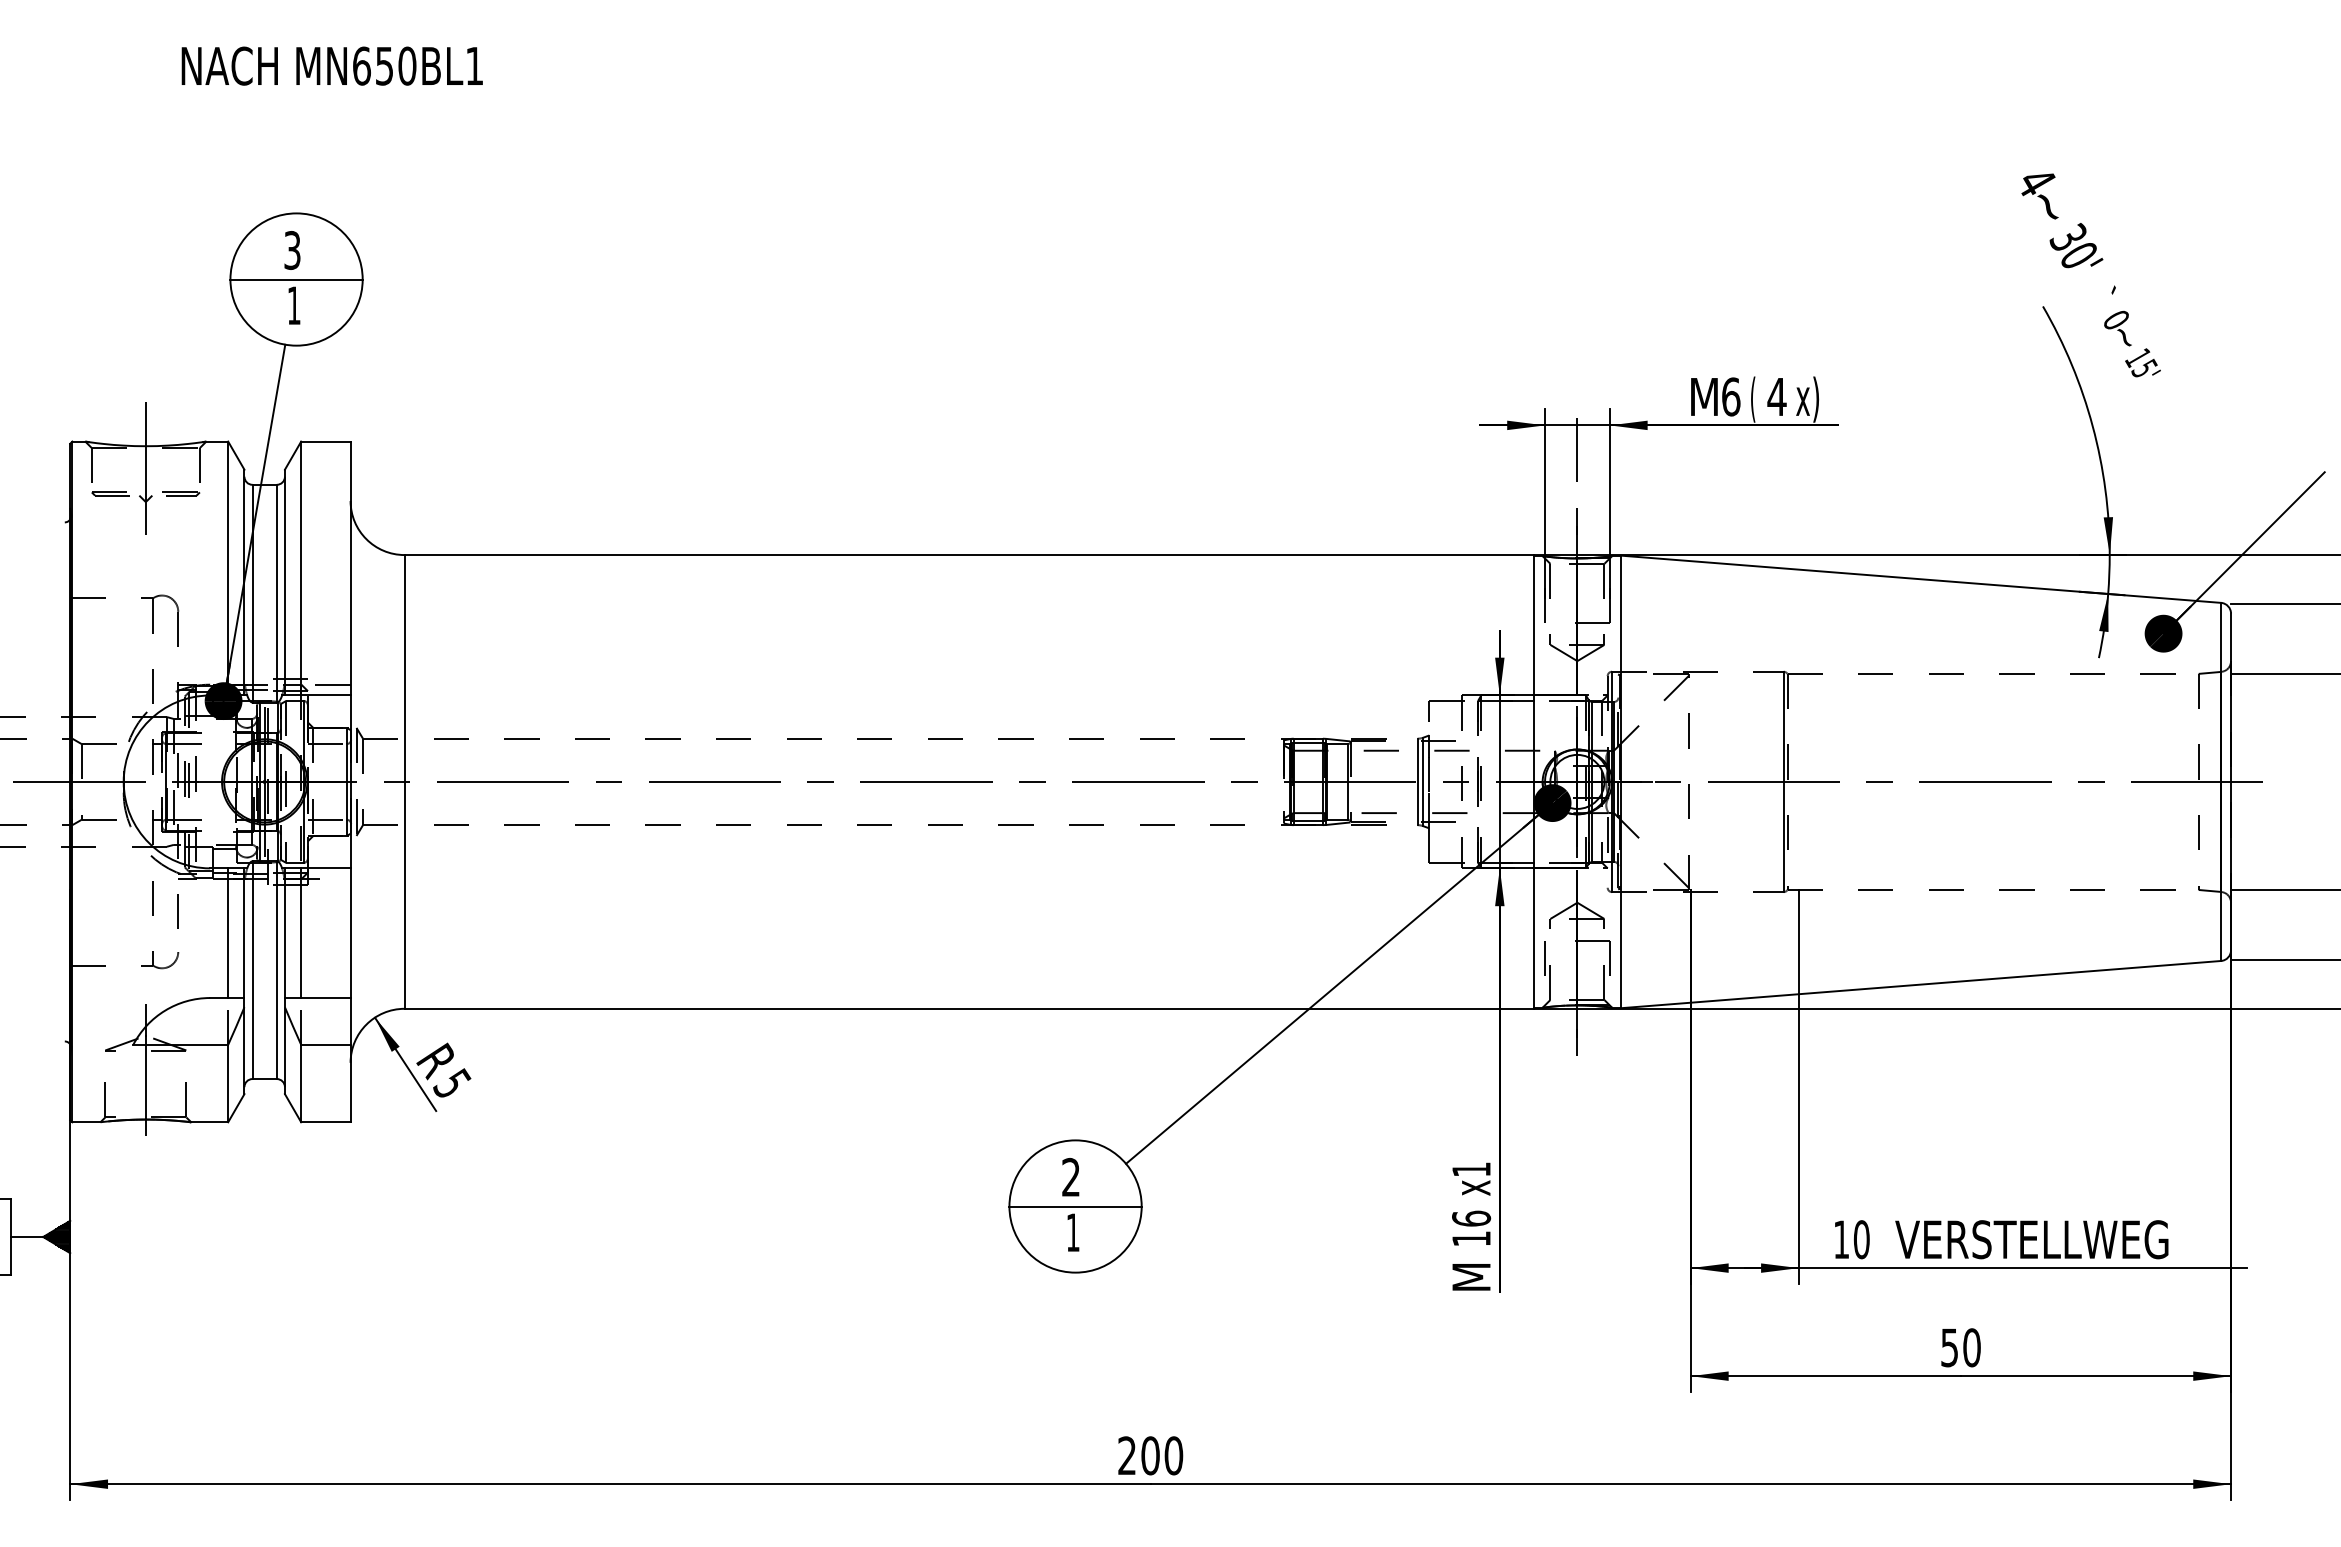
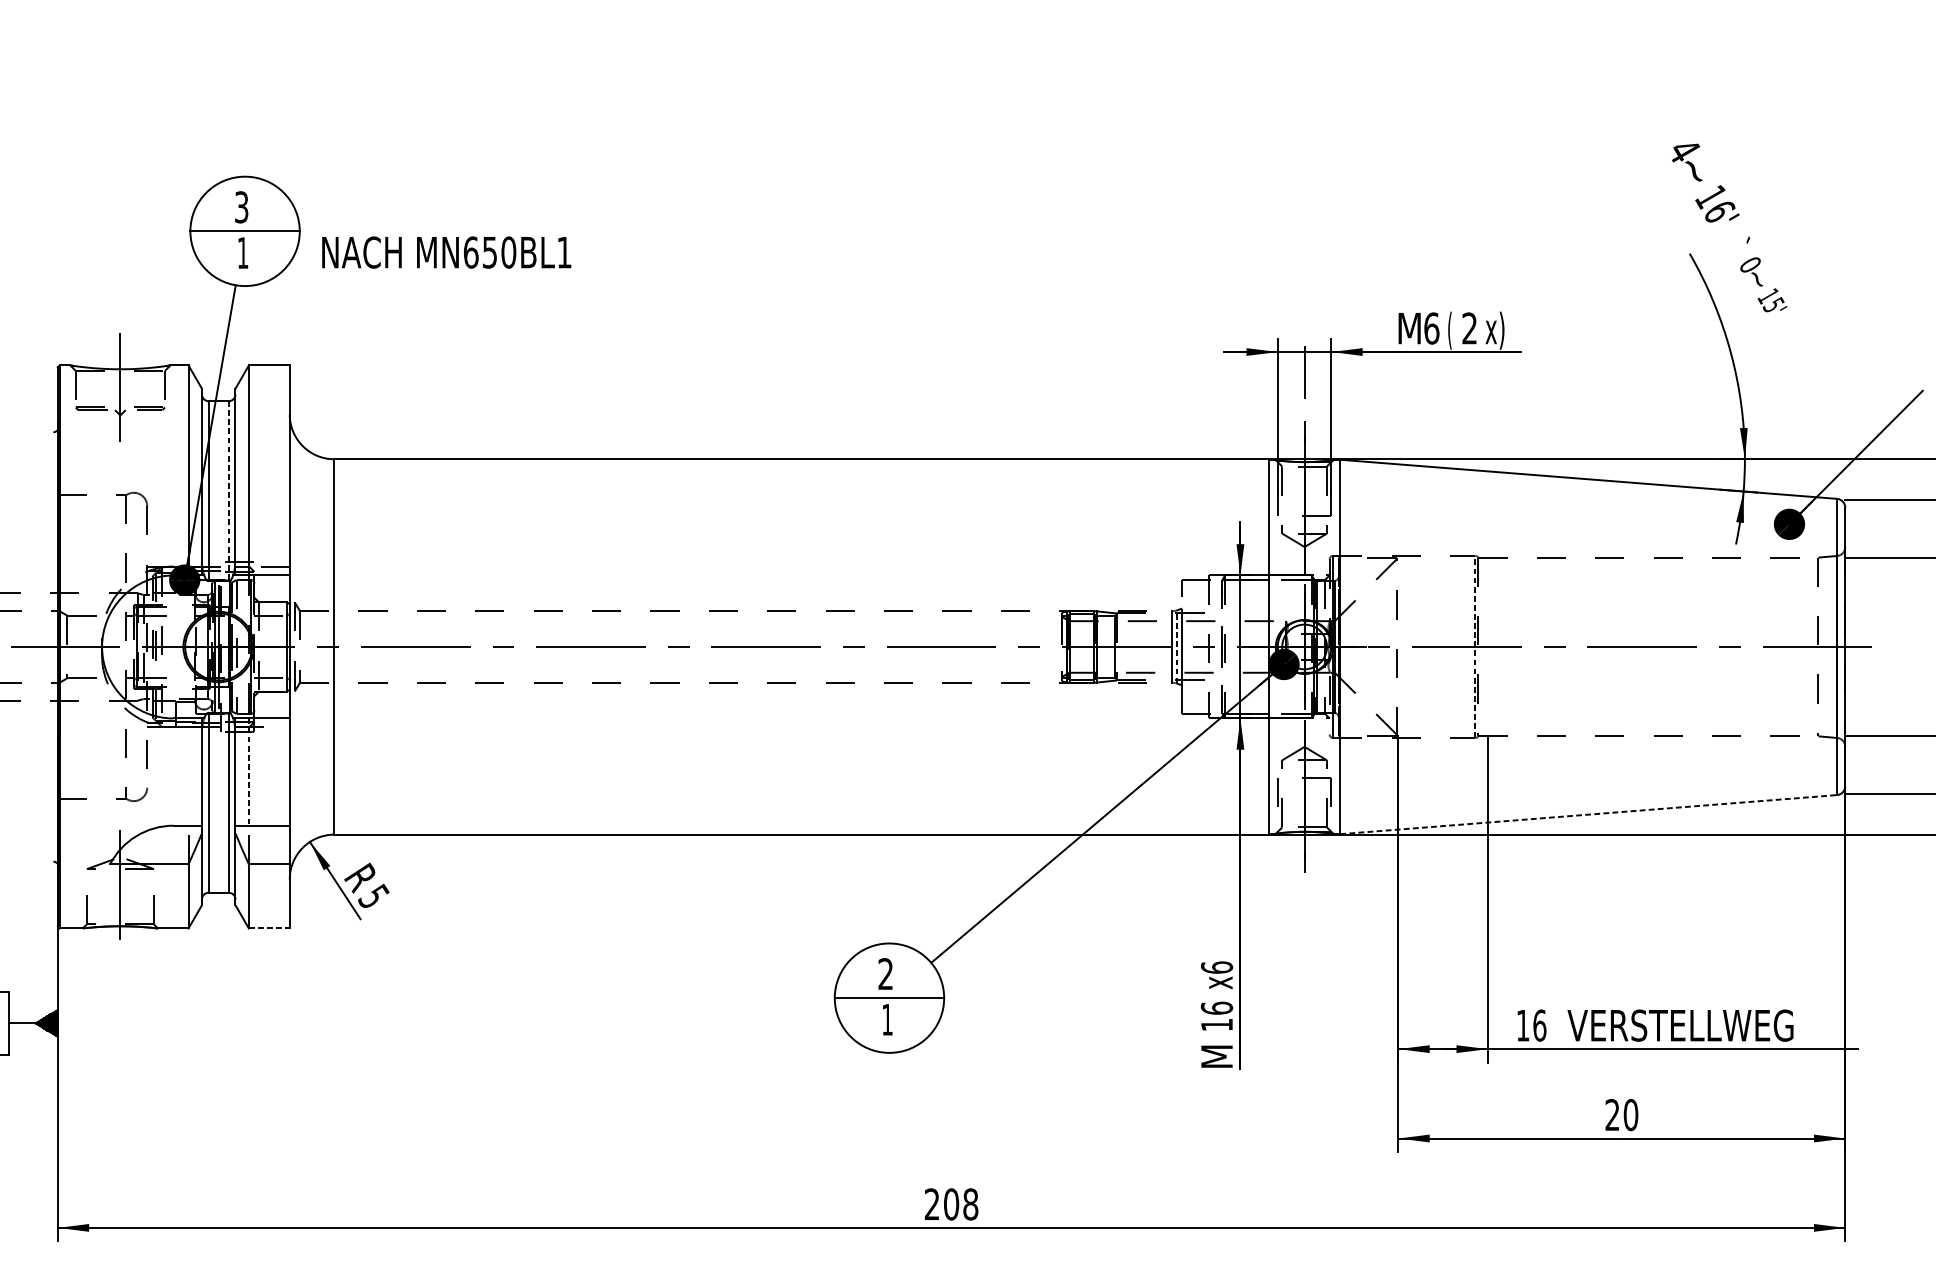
text: (331, 65) -> (446, 252), moved
text: (2073, 245) -> (1714, 203), 30' -> 16'
text: (1776, 396) -> (1469, 328), 4 -> 2
line: (276, 593) -> (228, 491), solid -> dashed
line: (1423, 781) -> (1177, 646), solid -> dashed
line: (1783, 781) -> (1475, 646), solid -> dashed
line: (228, 933) -> (188, 772), removed
line: (301, 933) -> (249, 772), solid -> dashed
line: (1921, 984) -> (1589, 814), solid -> dashed
line: (325, 1122) -> (269, 928), solid -> dashed
text: (1471, 1169) -> (1216, 967), x1 -> x6
text: (1861, 1239) -> (1539, 1025), 10 -> 16
text: (1949, 1347) -> (1612, 1114), 50 -> 20
text: (1173, 1455) -> (970, 1204), 200 -> 208

